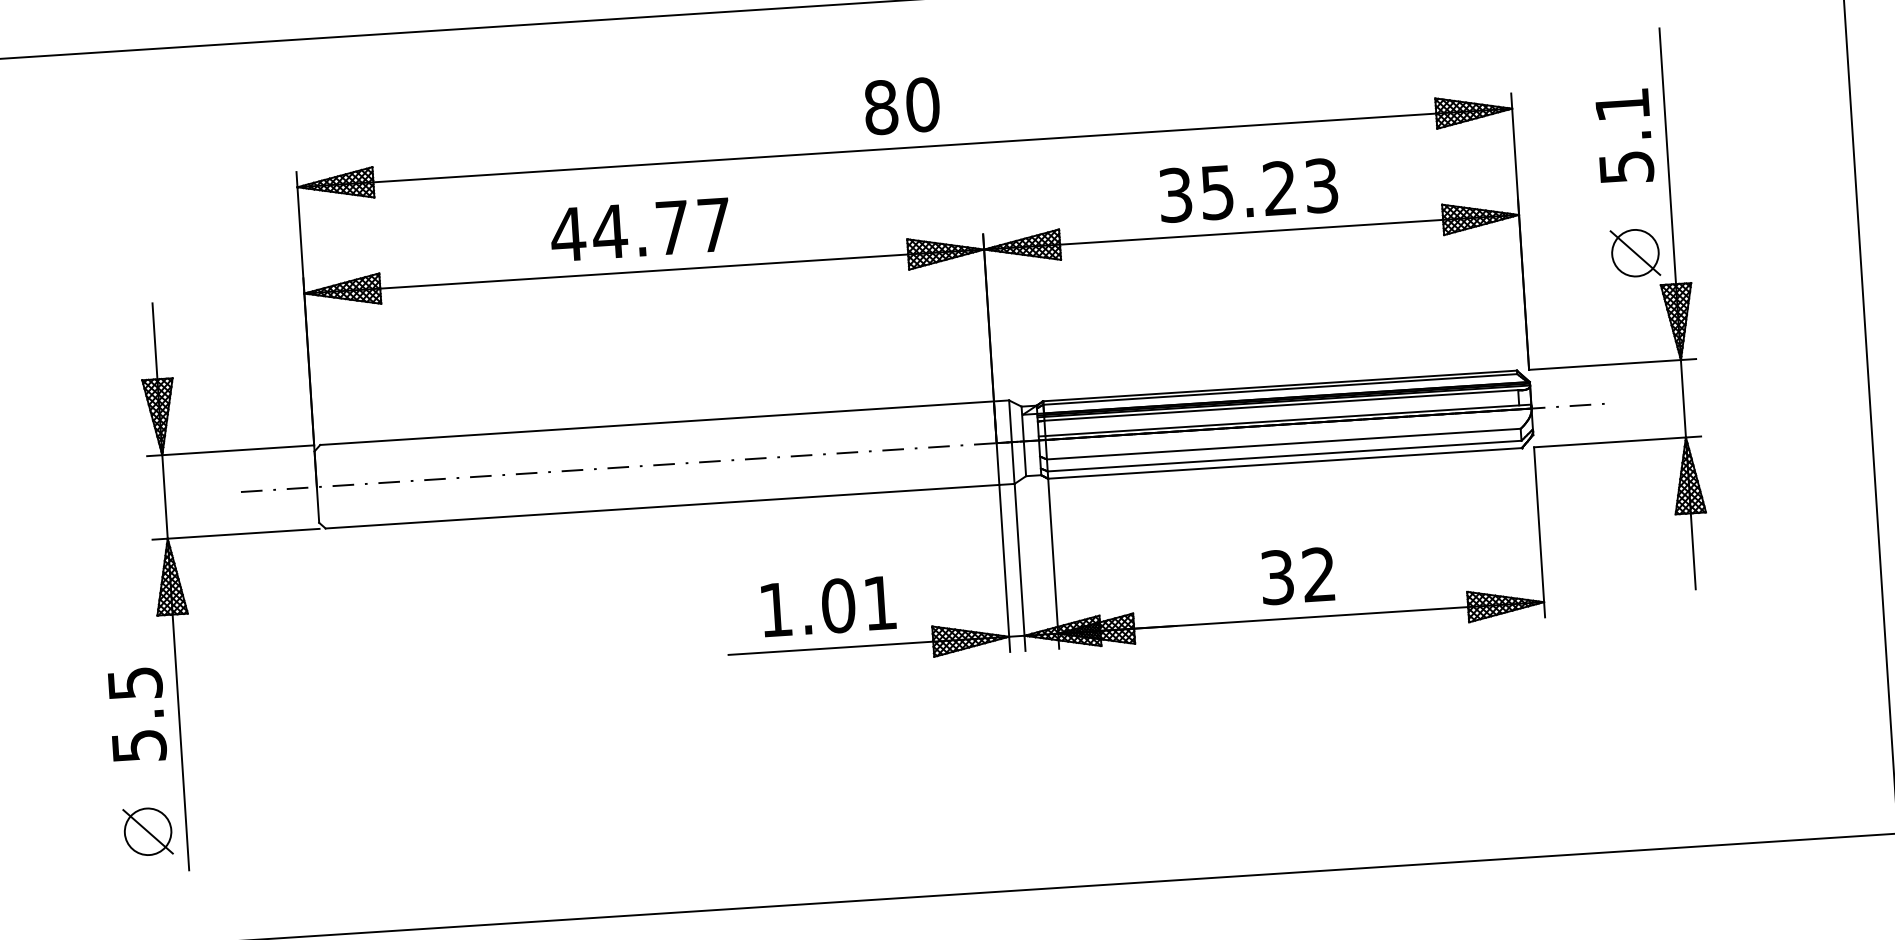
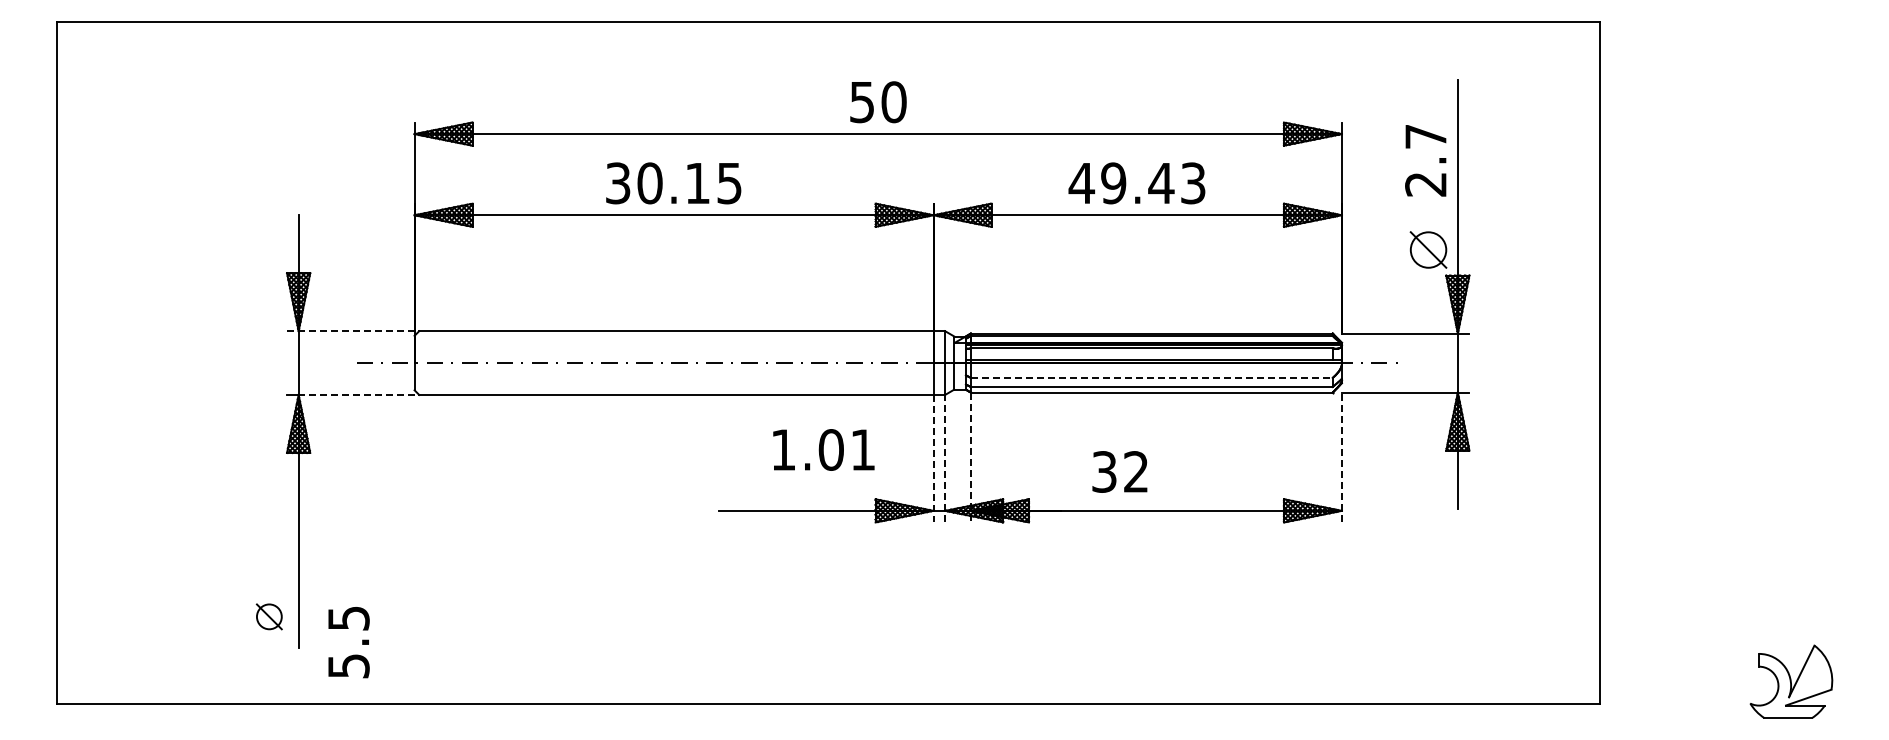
text: (880, 107) -> (861, 102), 80 -> 50
text: (1623, 136) -> (1425, 160), 5.1 -> 2.7
text: (1227, 192) -> (1121, 183), 35.23 -> 49.43
text: (639, 230) -> (672, 183), 44.77 -> 30.15
line: (1283, 443) -> (1151, 377), solid -> dashed
line: (230, 451) -> (350, 331), solid -> dashed
line: (1539, 532) -> (1341, 457), solid -> dashed
line: (243, 533) -> (356, 394), solid -> dashed
line: (1054, 563) -> (971, 457), solid -> dashed
line: (1020, 567) -> (945, 458), solid -> dashed
line: (1004, 568) -> (933, 458), solid -> dashed
text: (1297, 575) -> (1119, 471), moved
text: (828, 605) -> (823, 449), moved
text: (136, 715) -> (348, 642), moved
part: (148, 831) -> (269, 616), size x0.7

